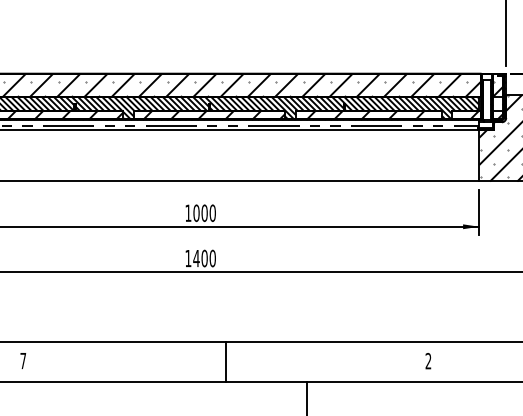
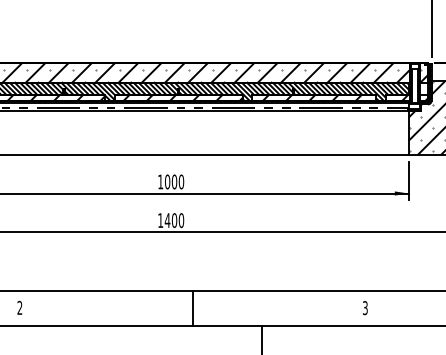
text: (22, 360) -> (19, 307), 7 -> 2
text: (428, 361) -> (365, 308), 2 -> 3

